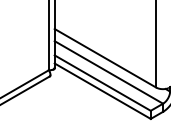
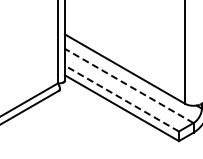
line: (108, 72) -> (128, 85), solid -> dashed
line: (102, 83) -> (121, 98), solid -> dashed

